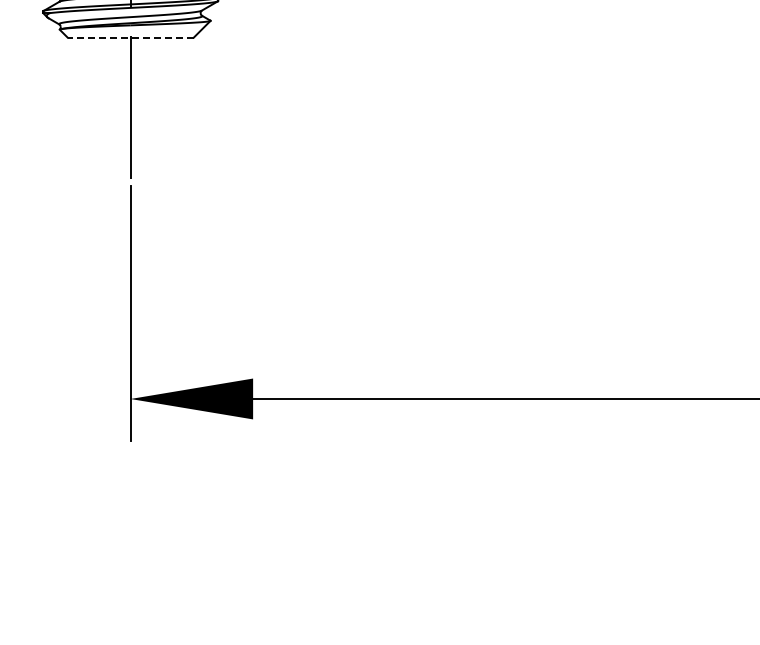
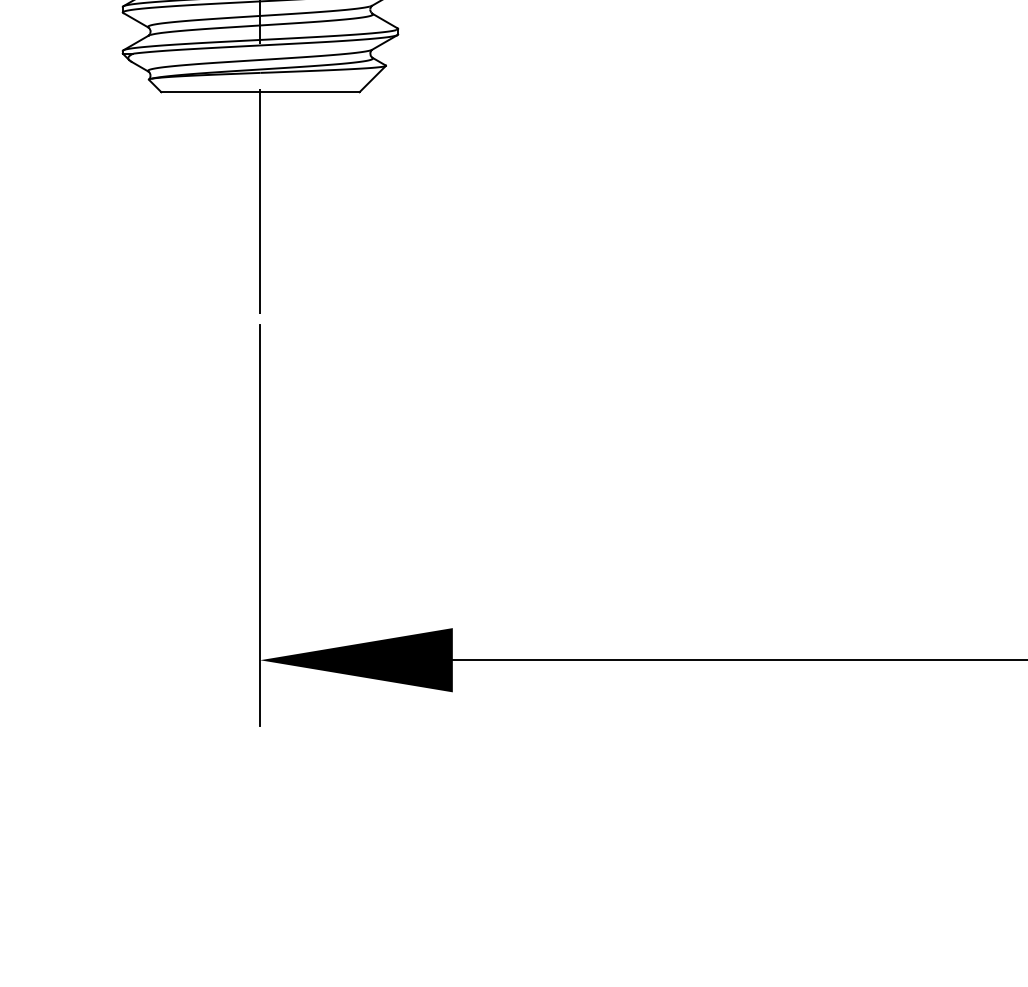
line: (130, 37) -> (260, 91), dashed -> solid

